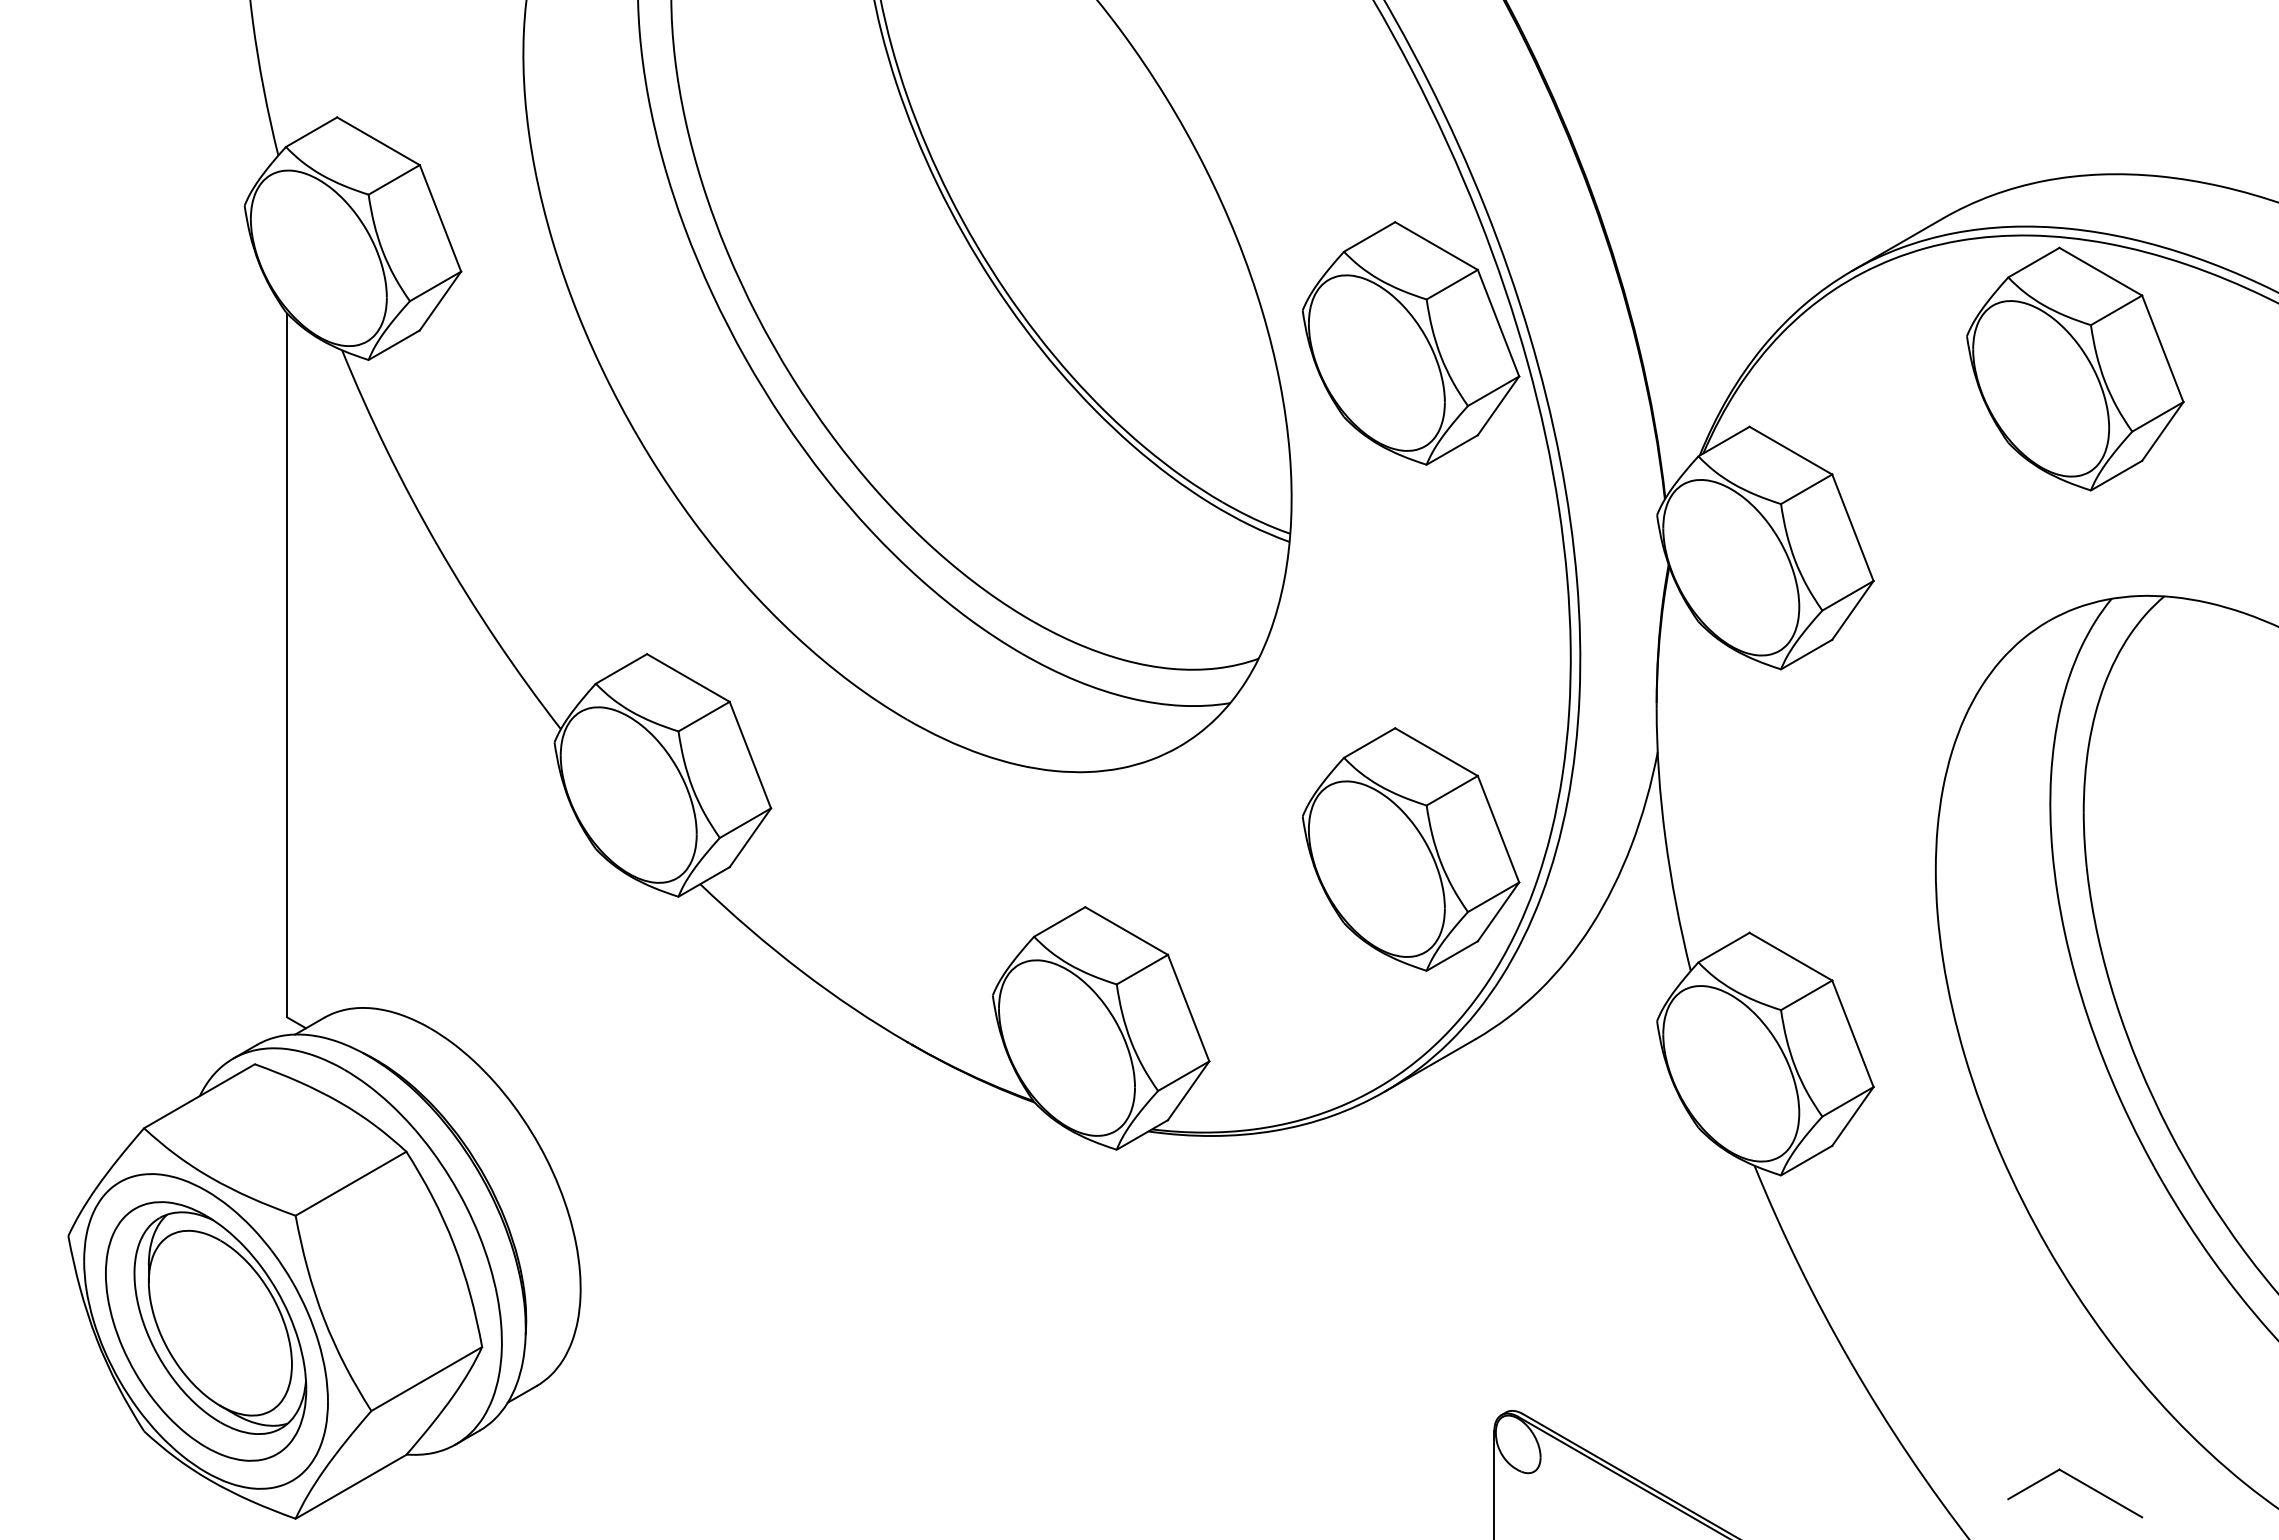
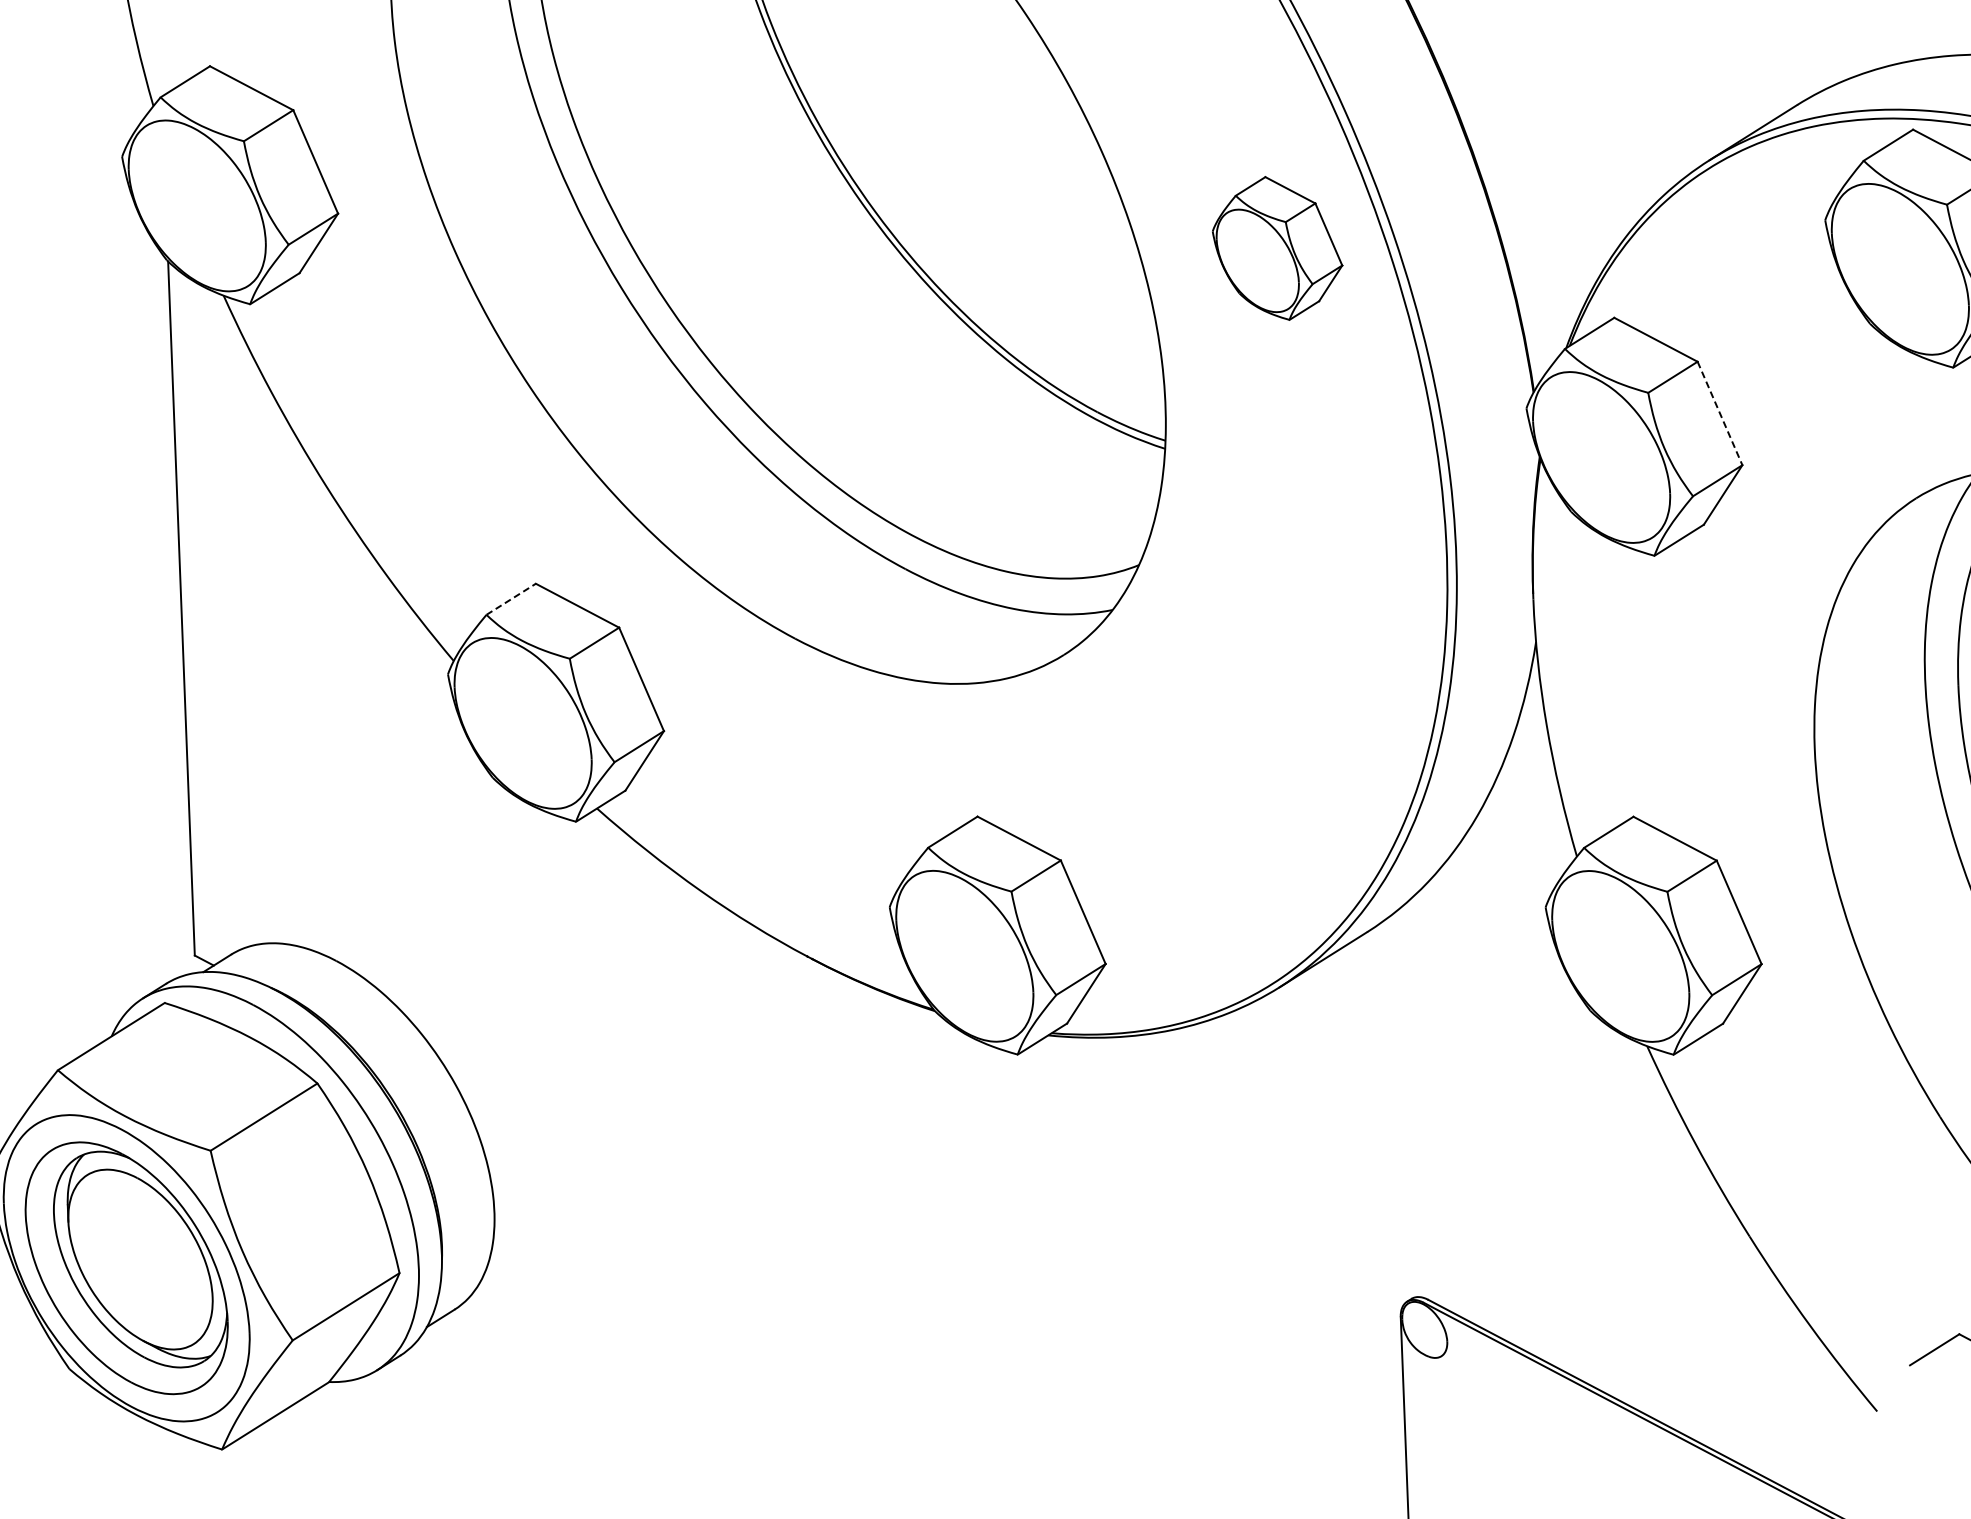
part: (1411, 343) -> (1277, 248), size x0.6
line: (1853, 528) -> (1720, 414), solid -> dashed
line: (621, 668) -> (511, 598), solid -> dashed
part: (1410, 849) -> (1295, 747), removed

